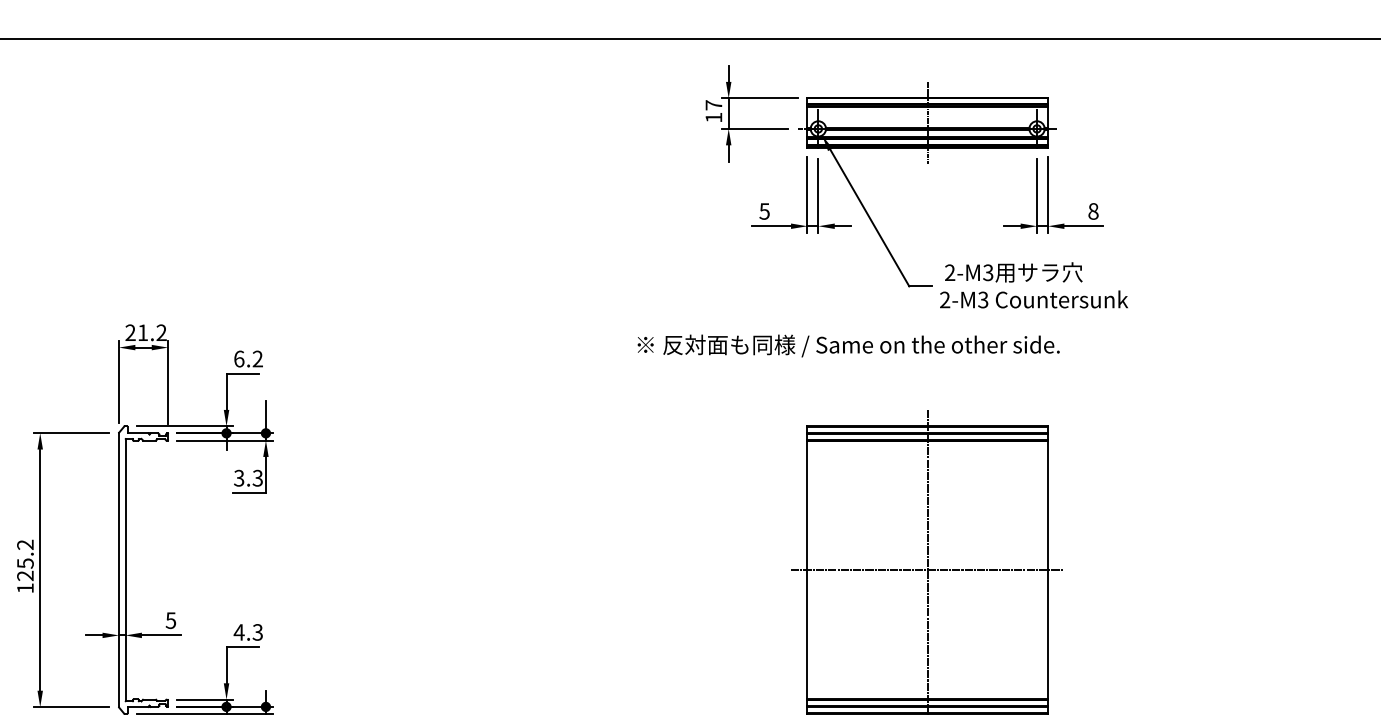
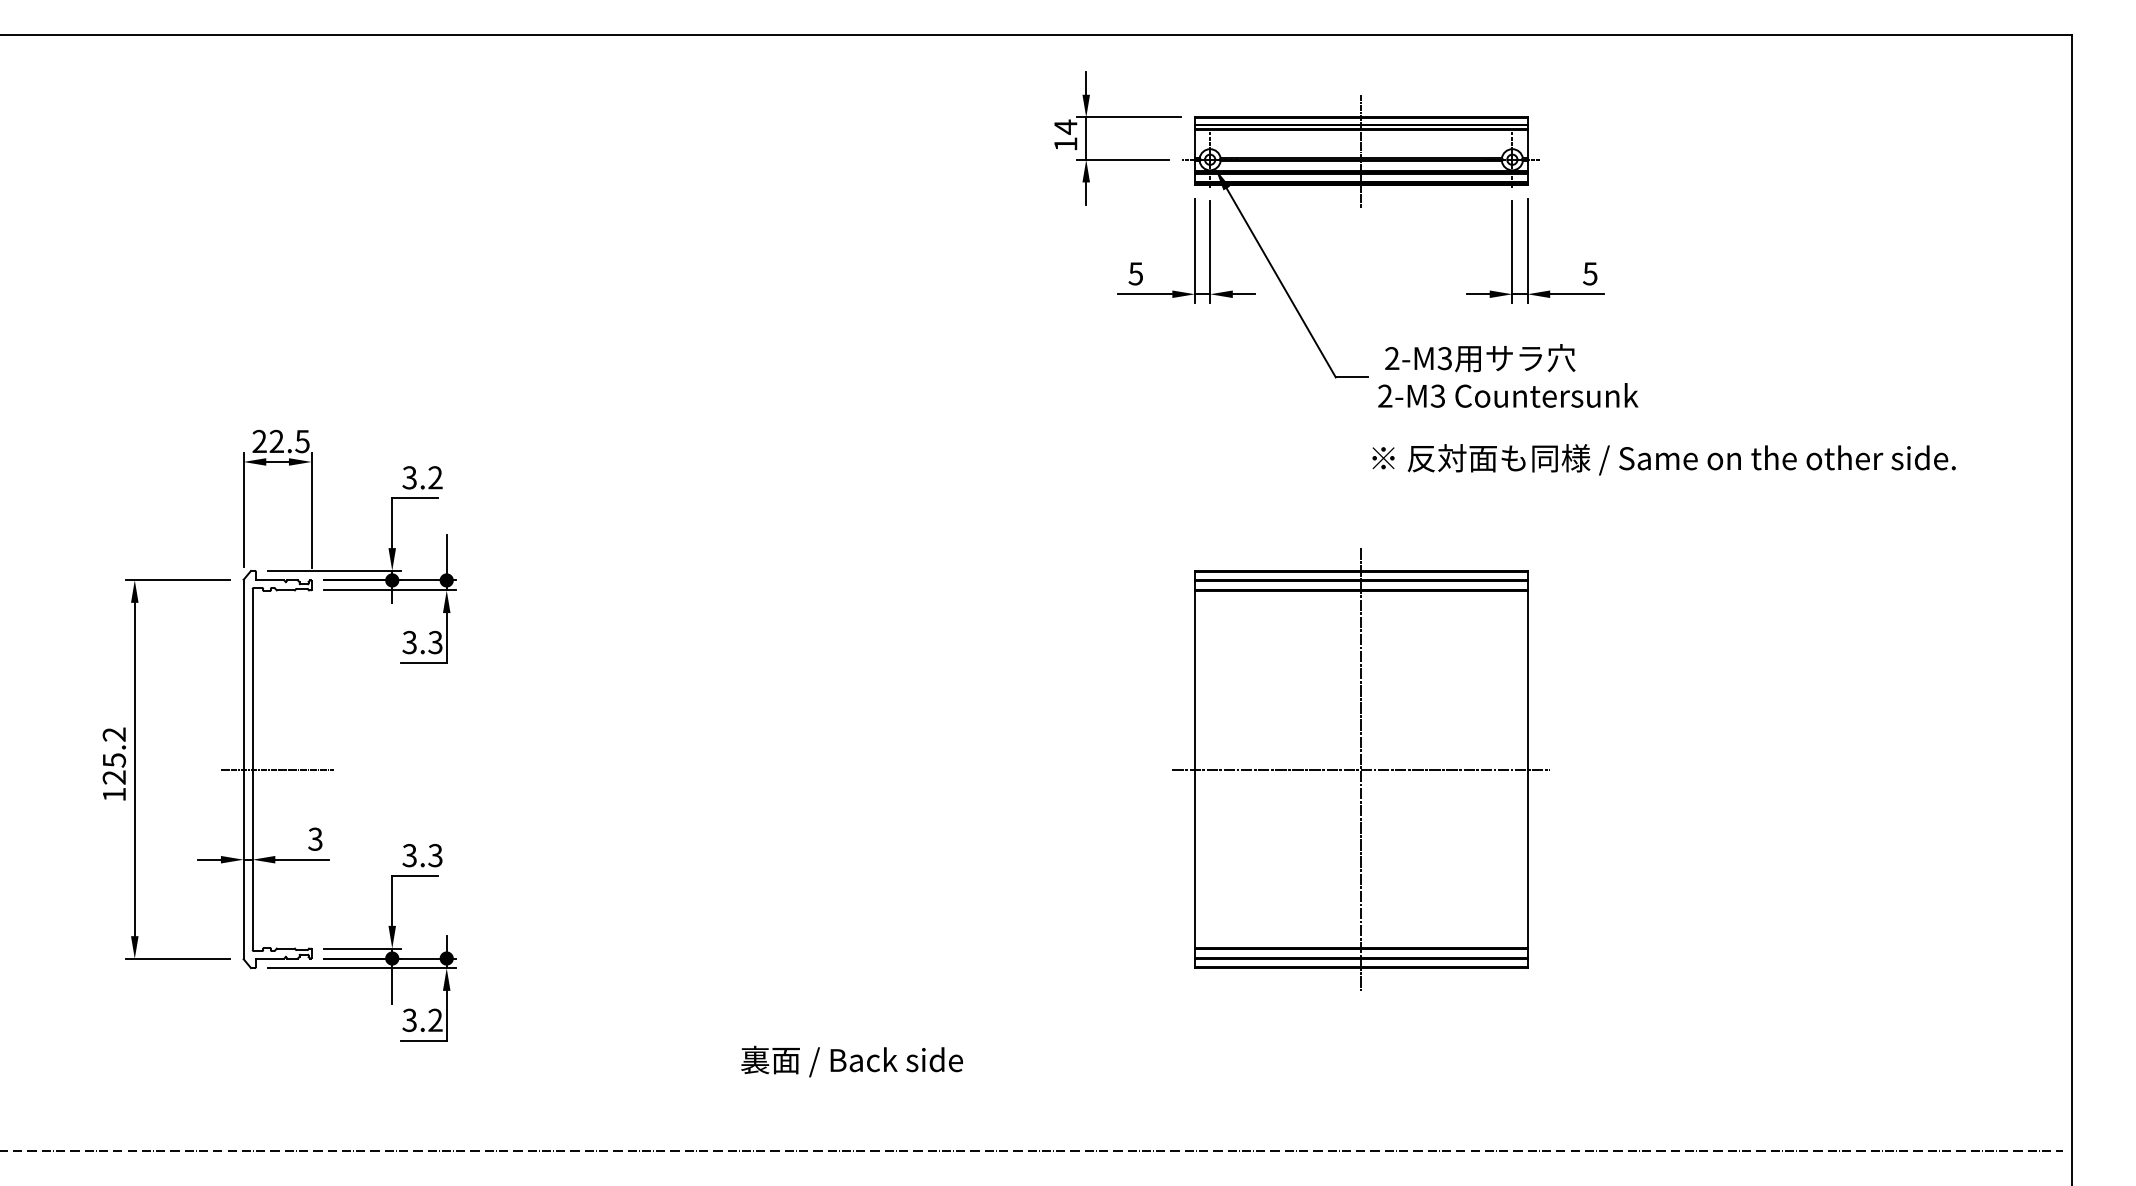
text: (713, 104) -> (1065, 126), 17 -> 14
text: (1093, 211) -> (1590, 273), 8 -> 5
text: (152, 332) -> (289, 441), 21.2 -> 22.5
text: (848, 345) -> (1663, 459), moved
text: (239, 358) -> (409, 477), 6.2 -> 3.2
line: (143, 570) -> (277, 769), added
text: (170, 620) -> (315, 838), 5 -> 3
text: (239, 632) -> (409, 855), 4.3 -> 3.3

